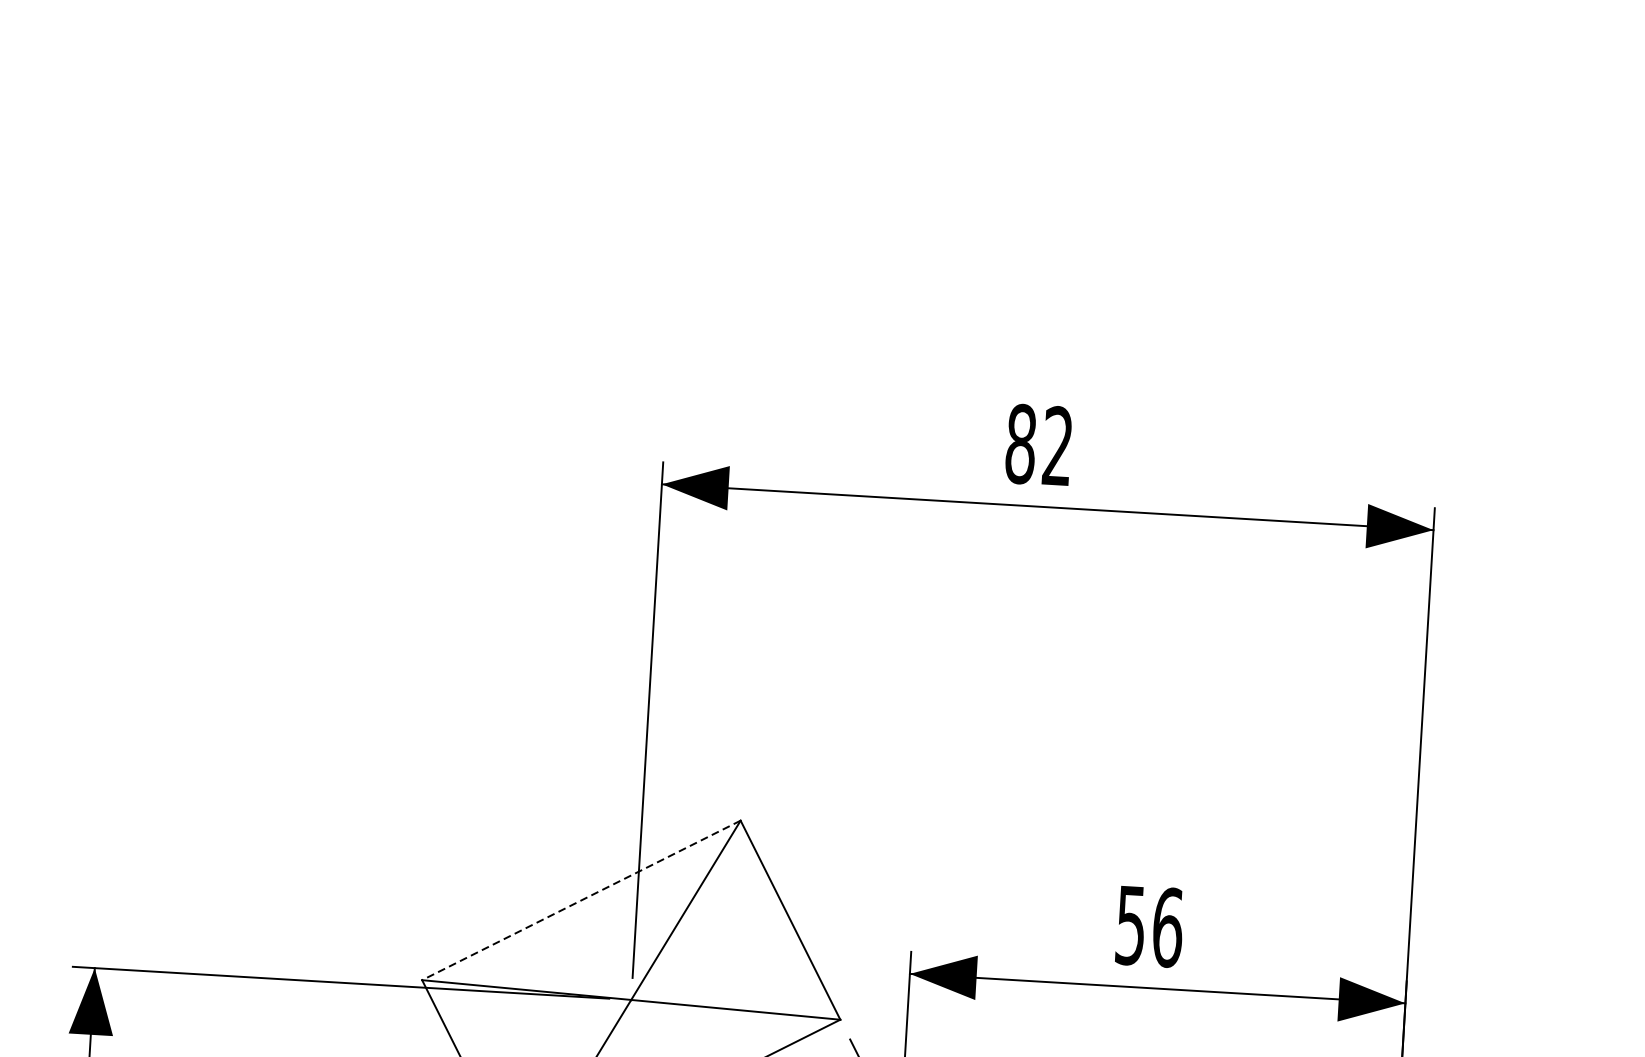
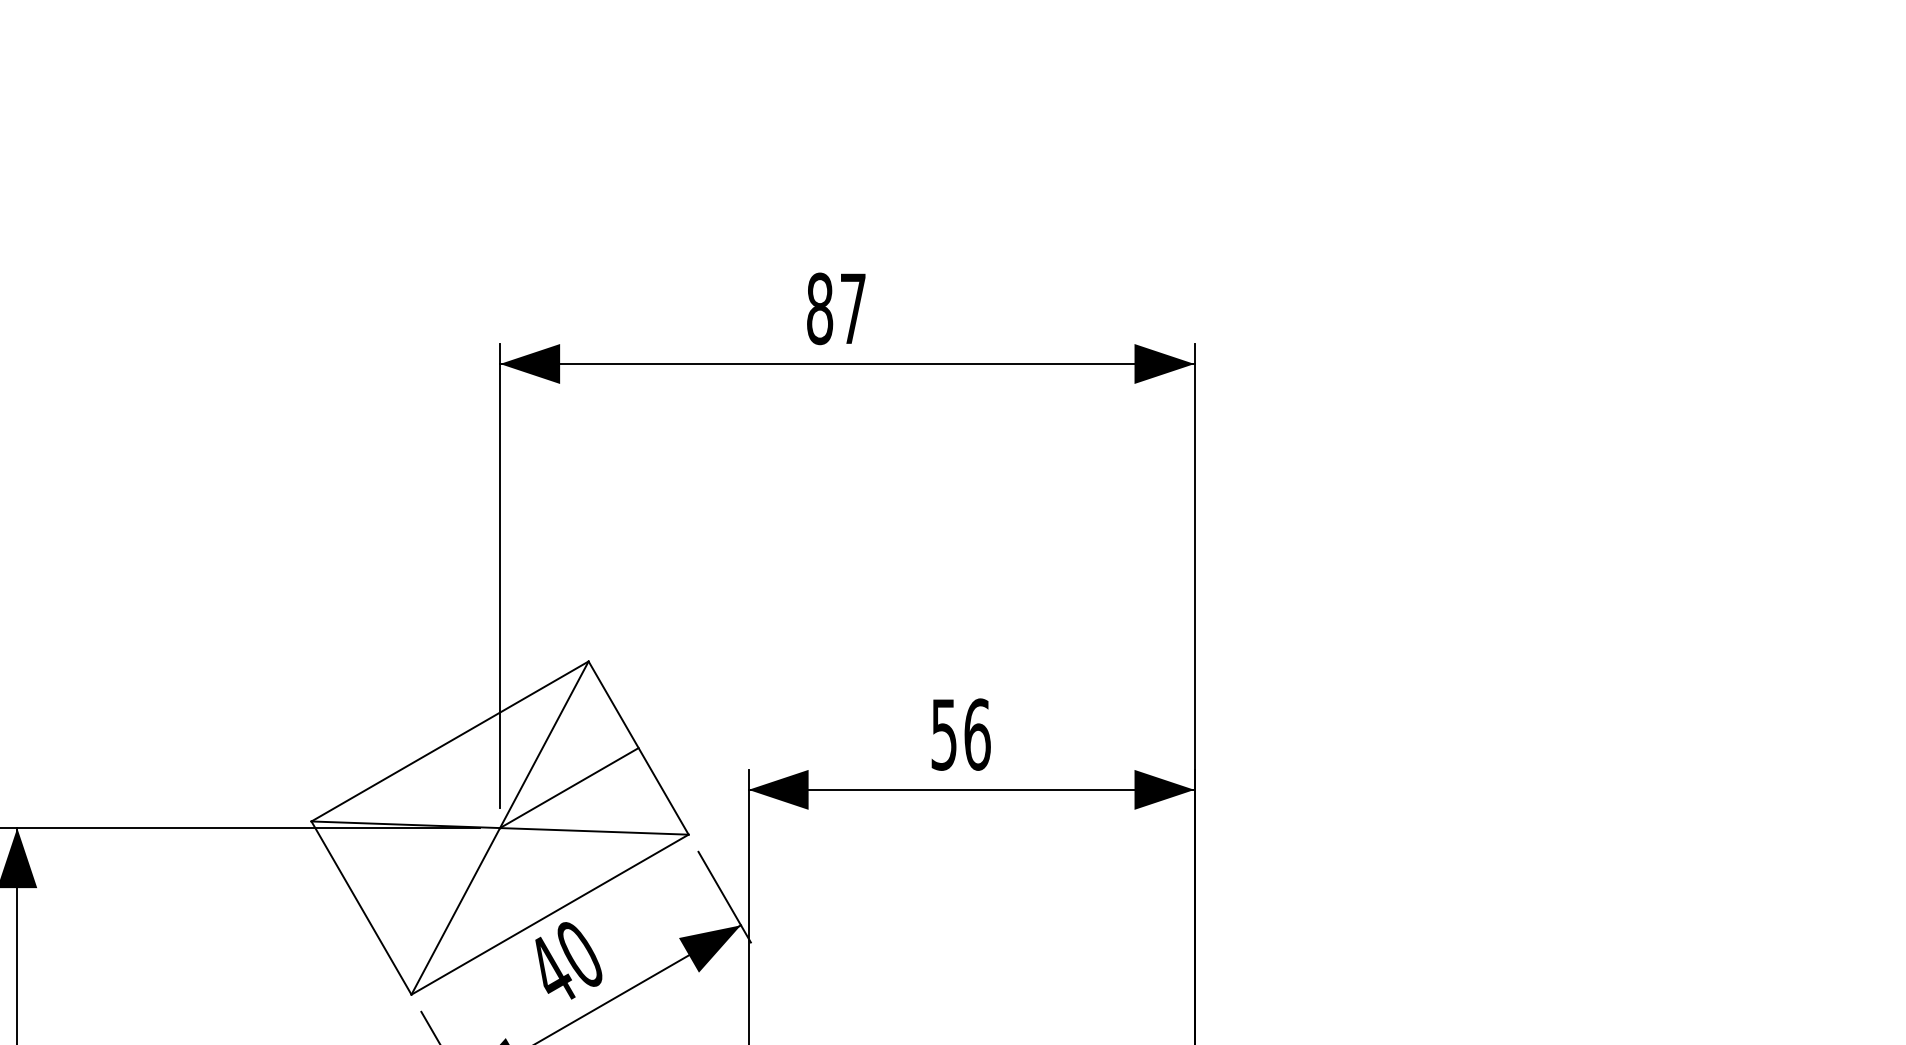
text: (1057, 444) -> (852, 307), 82 -> 87
line: (580, 900) -> (449, 741), dashed -> solid
line: (711, 960) -> (569, 788), added

